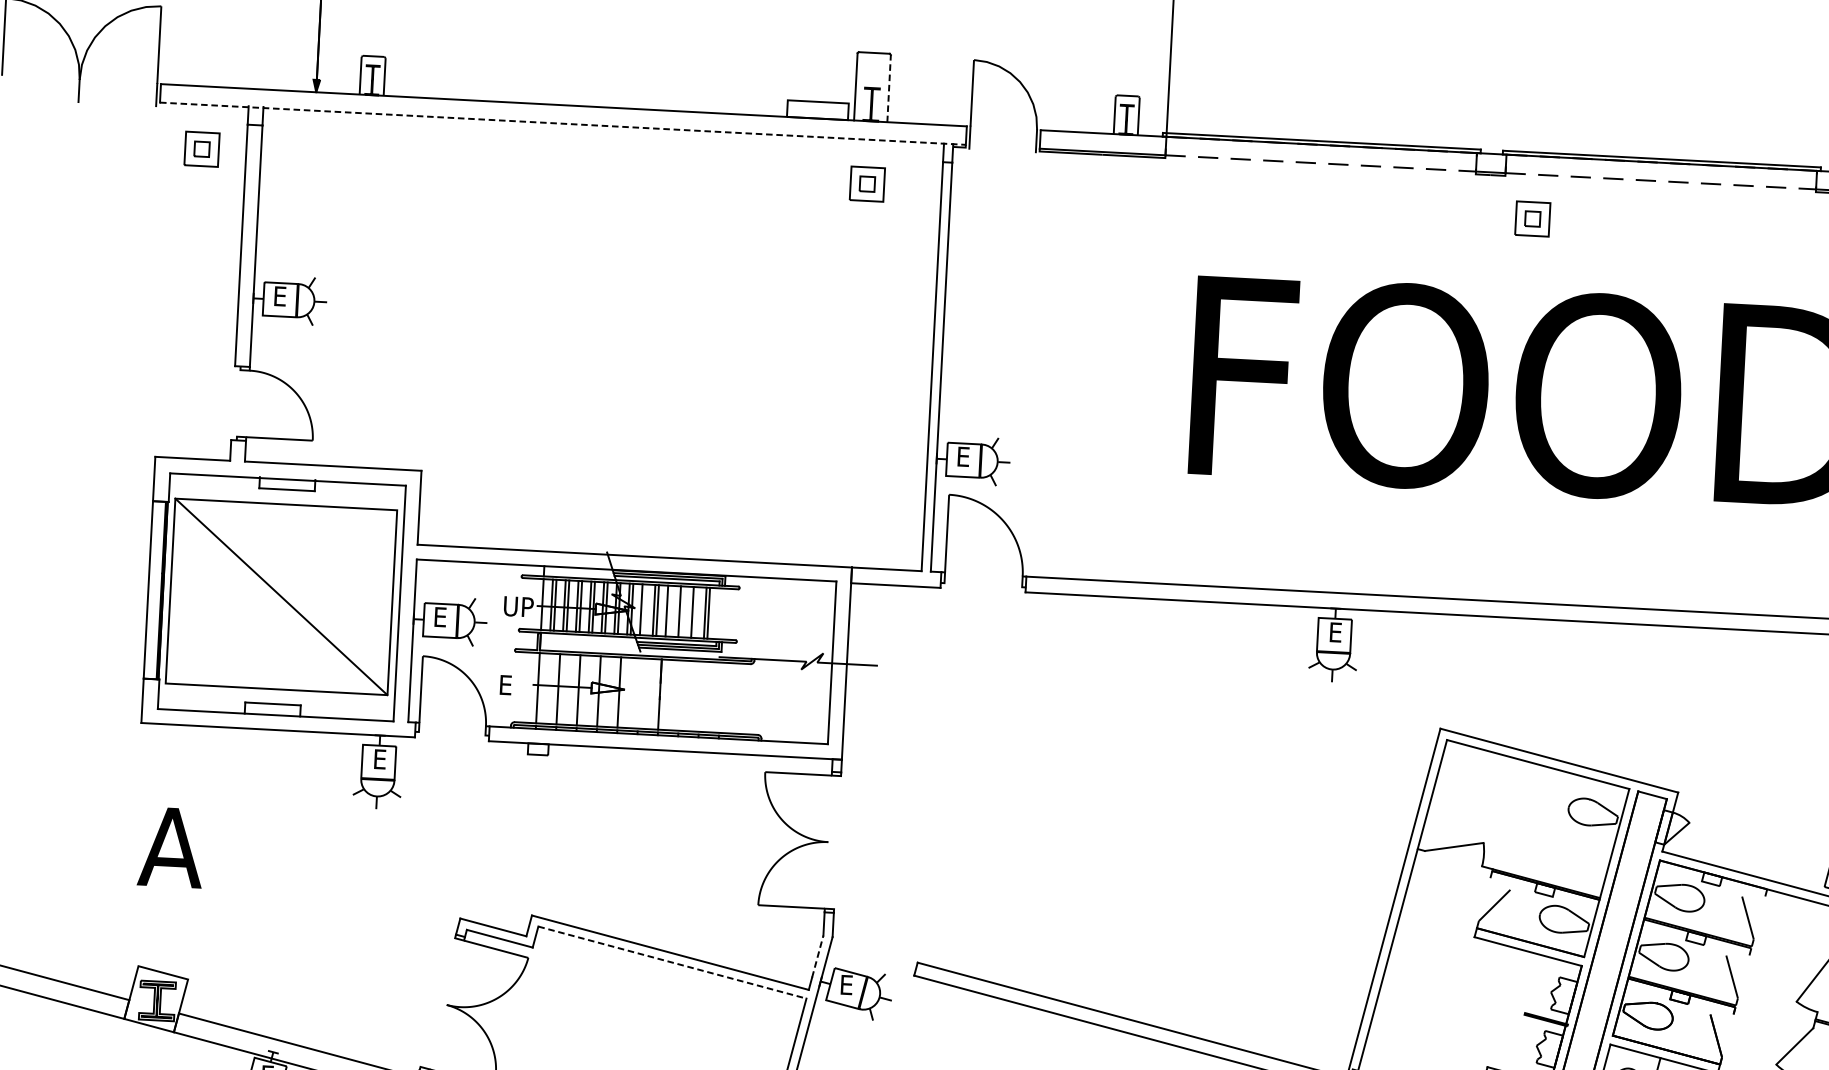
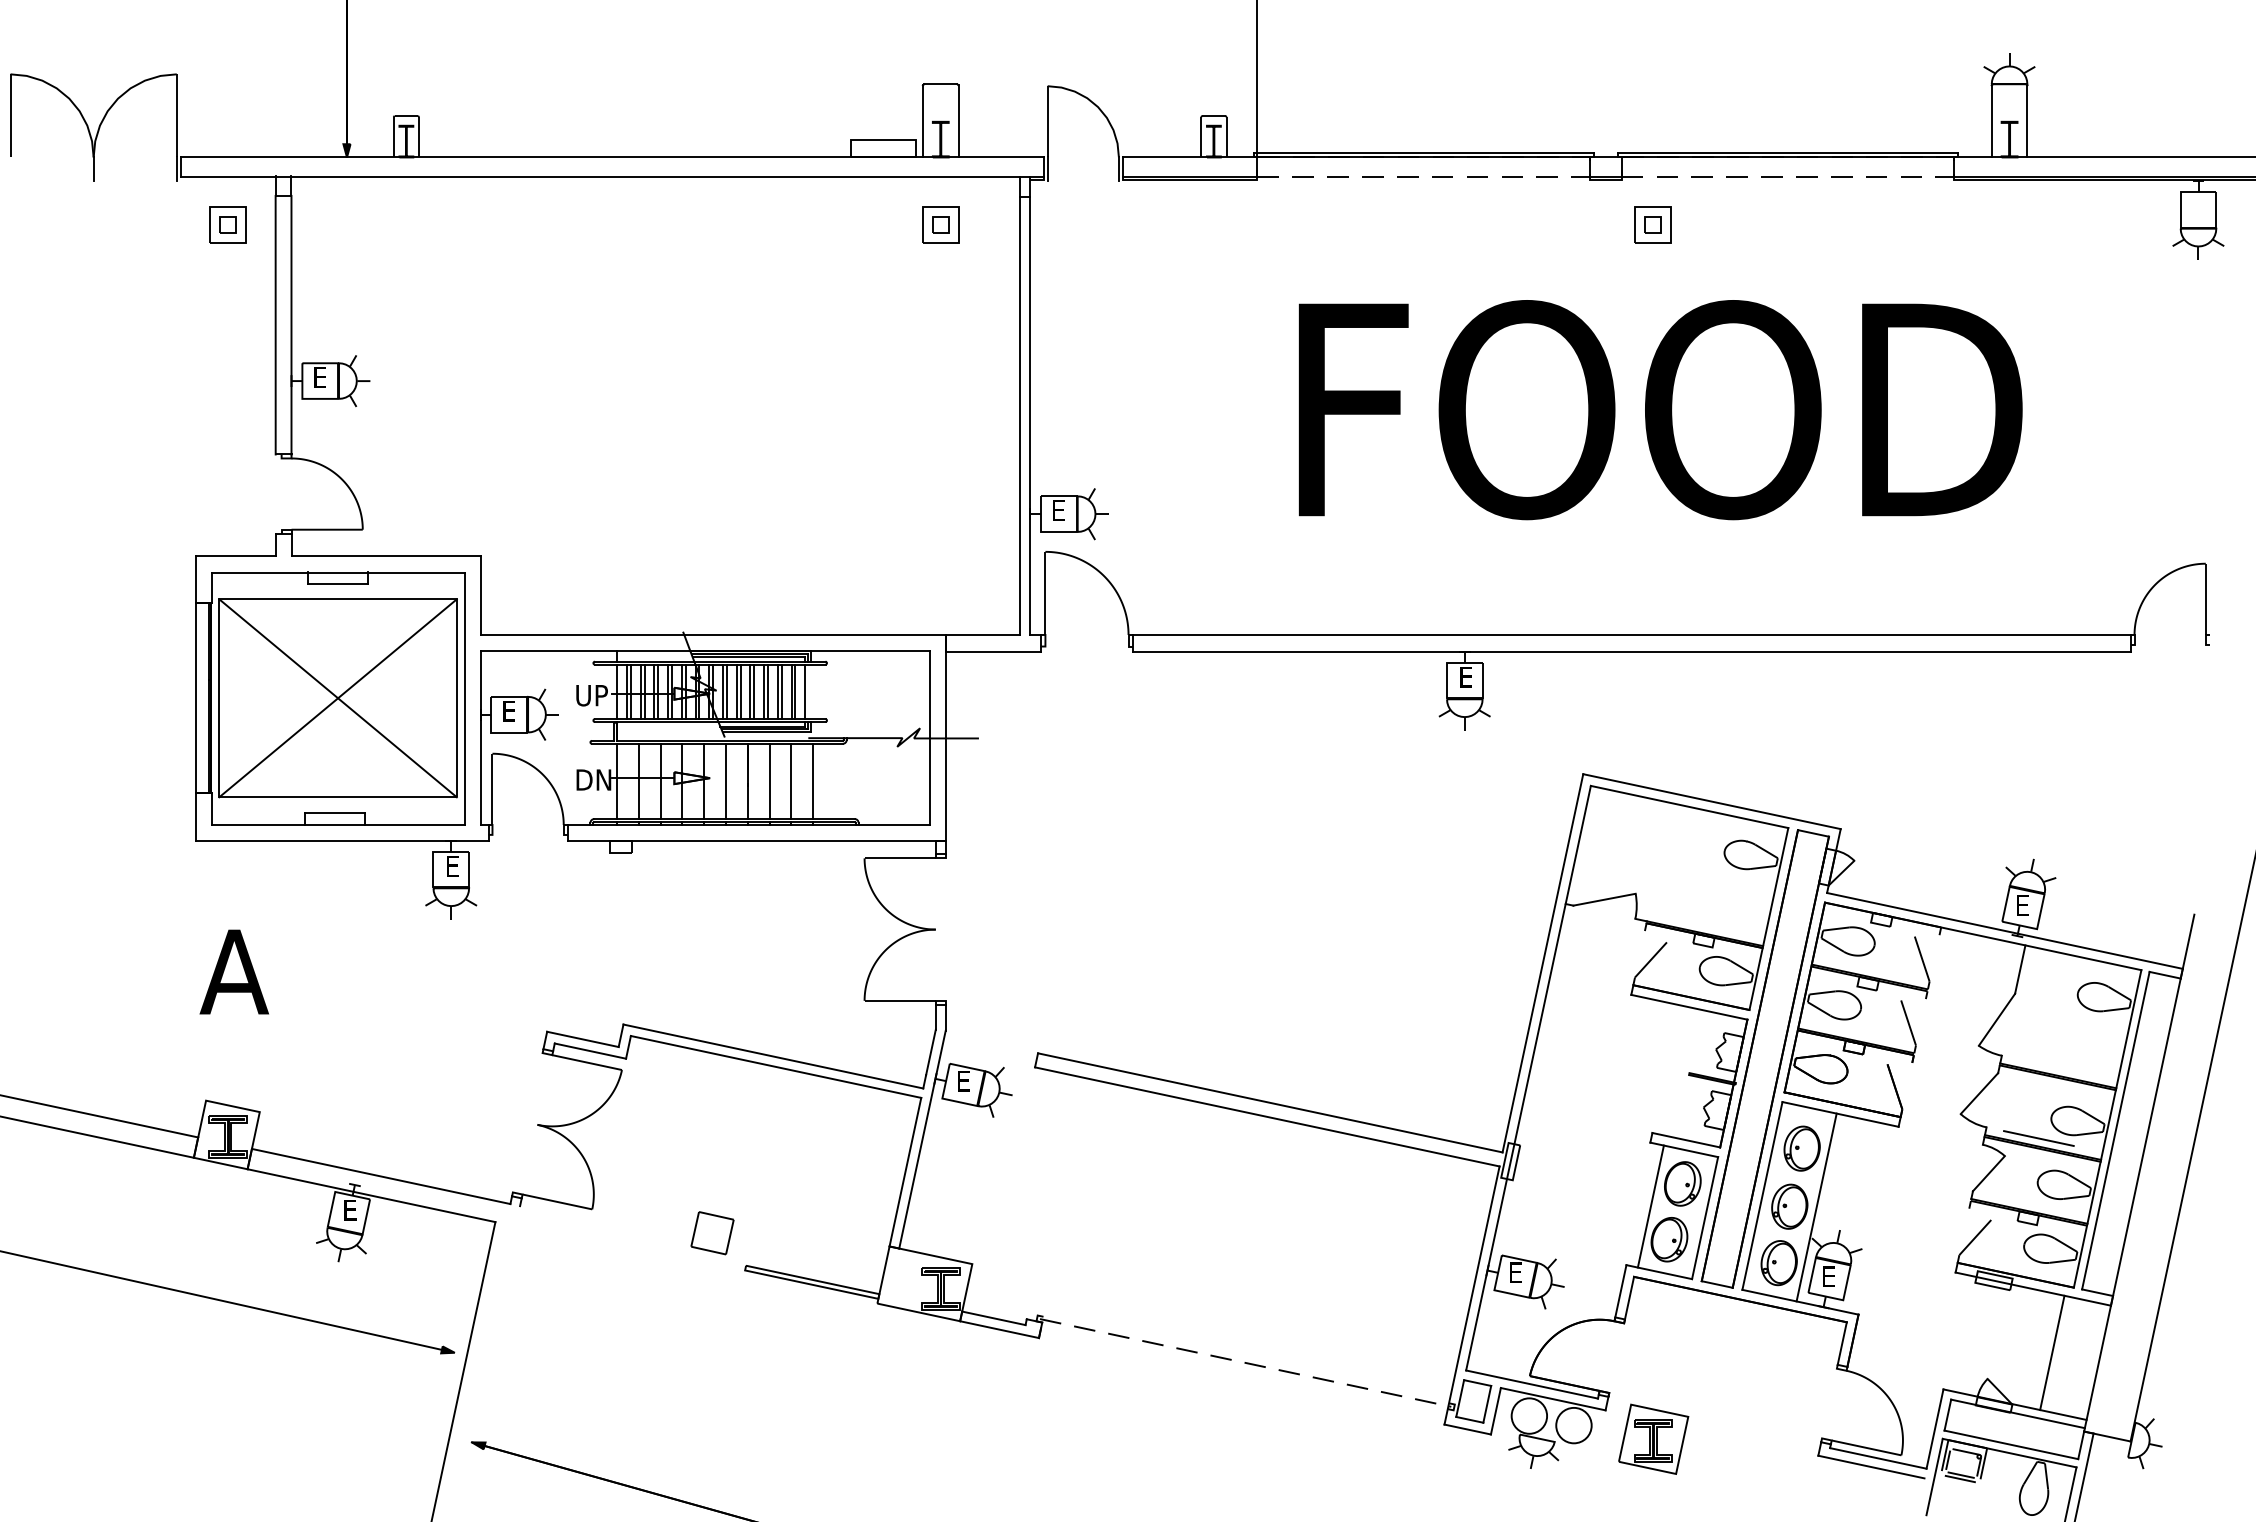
line: (889, 88) -> (958, 121), dashed -> solid
line: (563, 124) -> (612, 177), dashed -> solid
line: (280, 597) -> (337, 698), added
line: (644, 609) -> (726, 691), added
line: (670, 610) -> (754, 691), added
line: (683, 611) -> (768, 691), added
line: (695, 612) -> (781, 691), added
line: (718, 613) -> (805, 691), added
text: (515, 685) -> (593, 779), E -> DN
line: (640, 693) -> (726, 781), added
line: (680, 695) -> (769, 781), added
line: (700, 696) -> (791, 781), added
line: (721, 697) -> (813, 781), added
line: (818, 955) -> (931, 1051), dashed -> solid
line: (672, 963) -> (776, 1067), dashed -> solid

